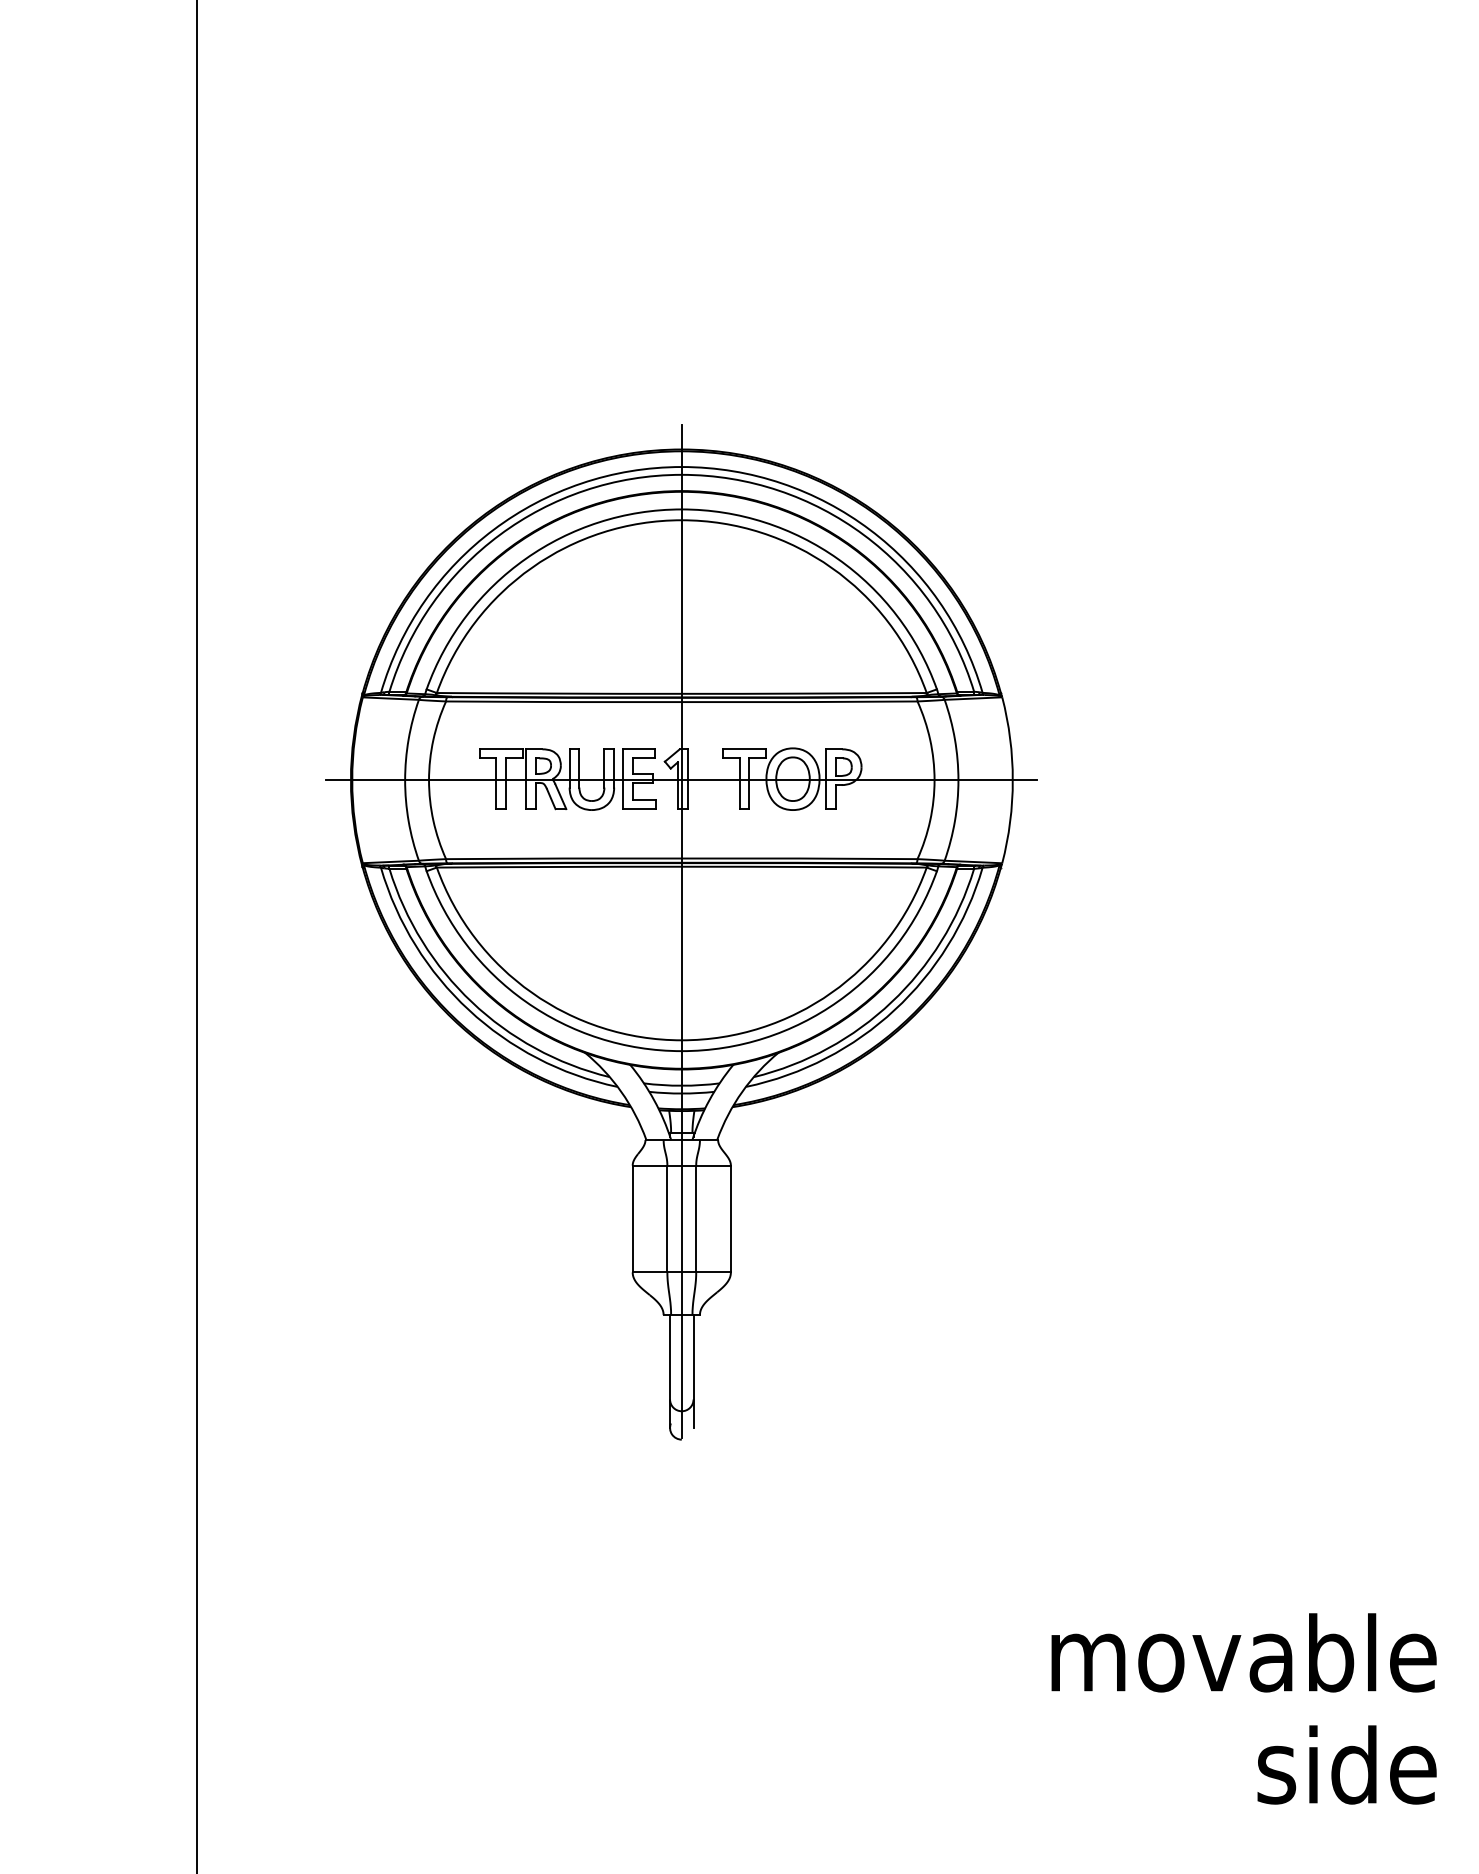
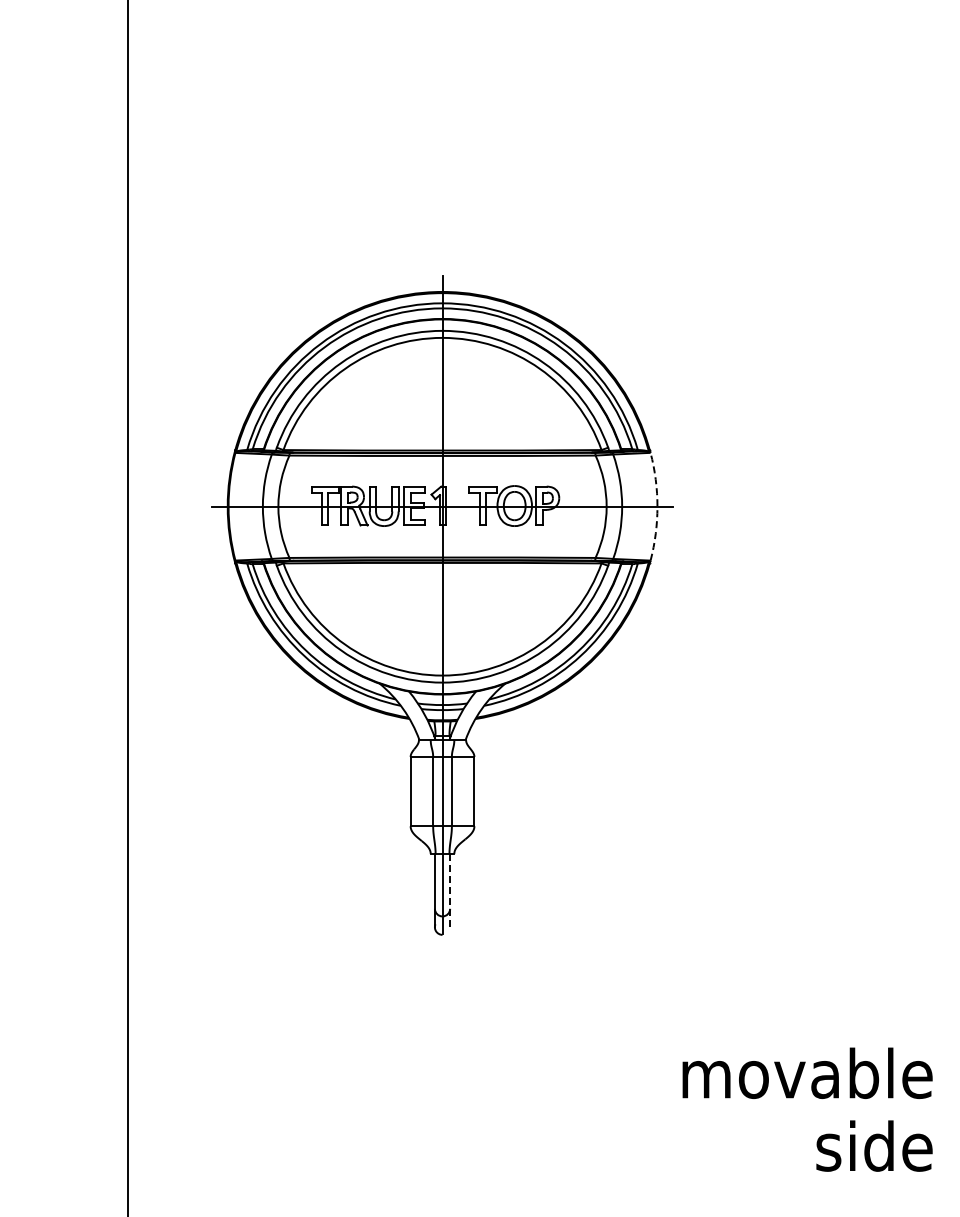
arc: (1012, 779) -> (657, 506), solid -> dashed
line: (694, 1371) -> (450, 890), solid -> dashed

